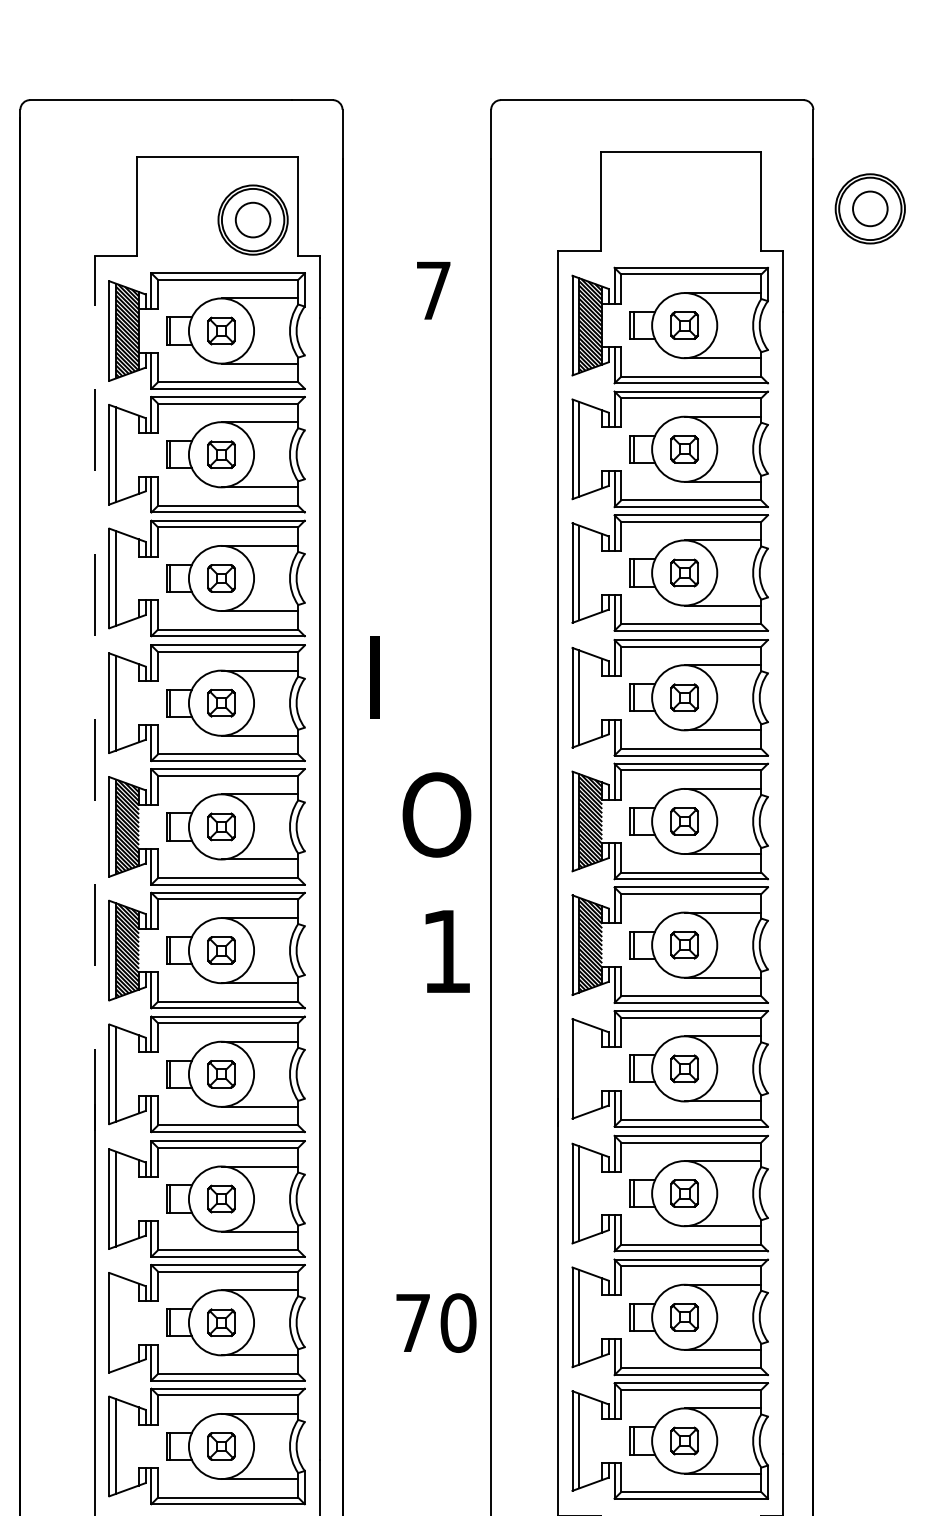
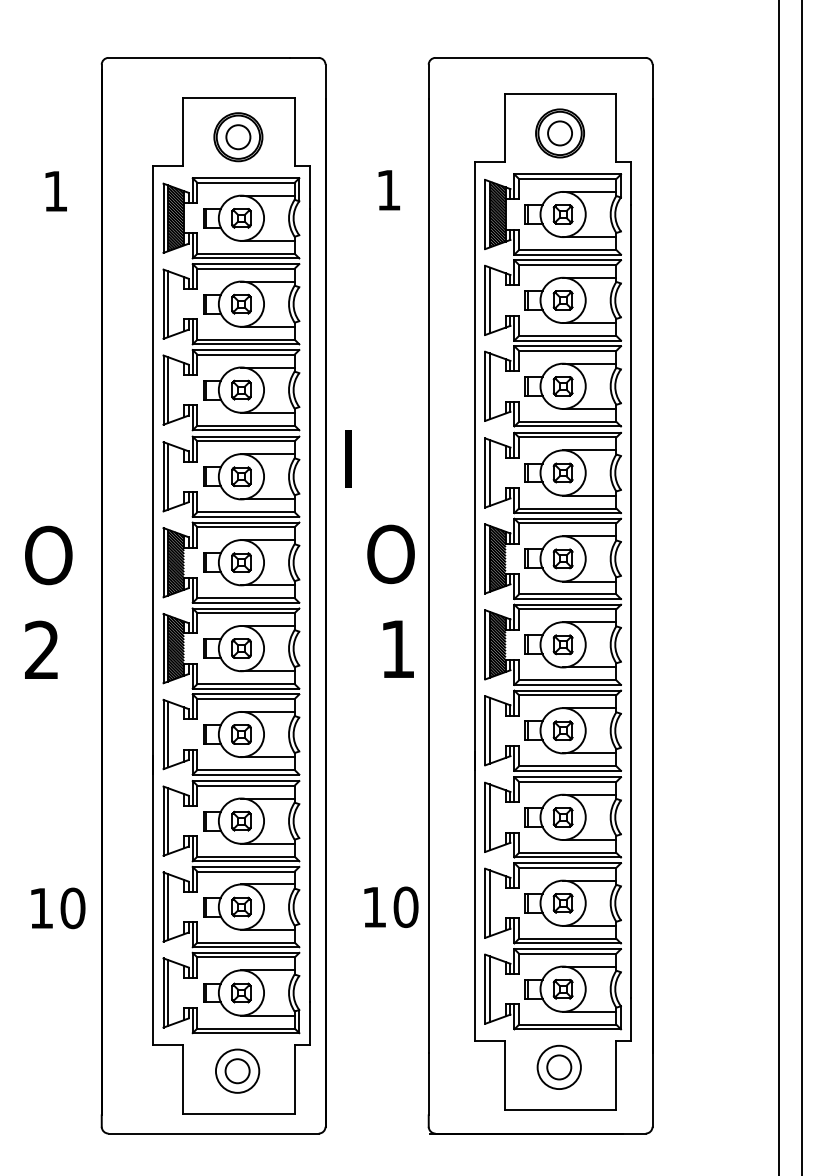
part: (869, 208) -> (559, 133), moved
part: (253, 220) -> (238, 137), moved
text: (433, 291) -> (388, 190), 7 -> 1
line: (94, 694) -> (153, 470), dashed -> solid
line: (578, 1068) -> (489, 730), added
line: (116, 1323) -> (168, 907), added
text: (413, 1323) -> (374, 907), 70 -> 10

